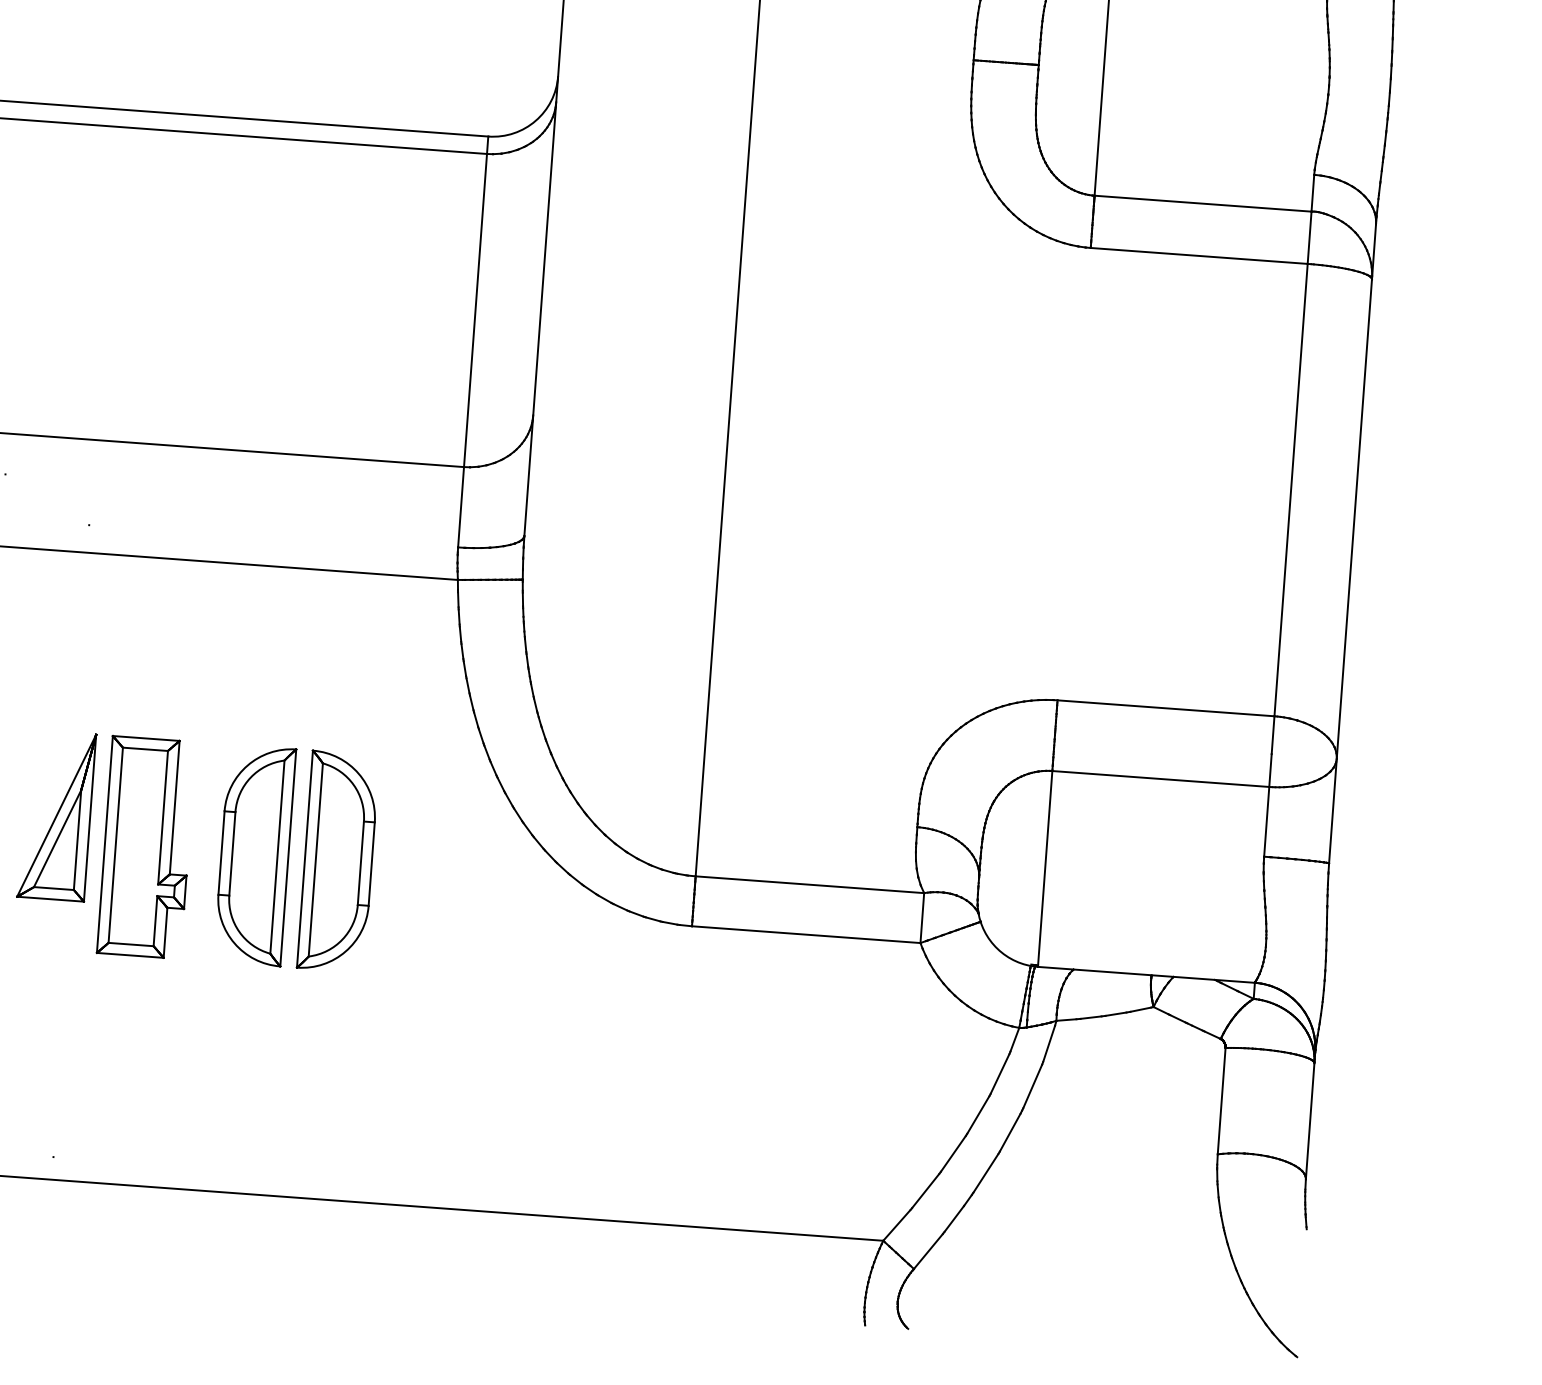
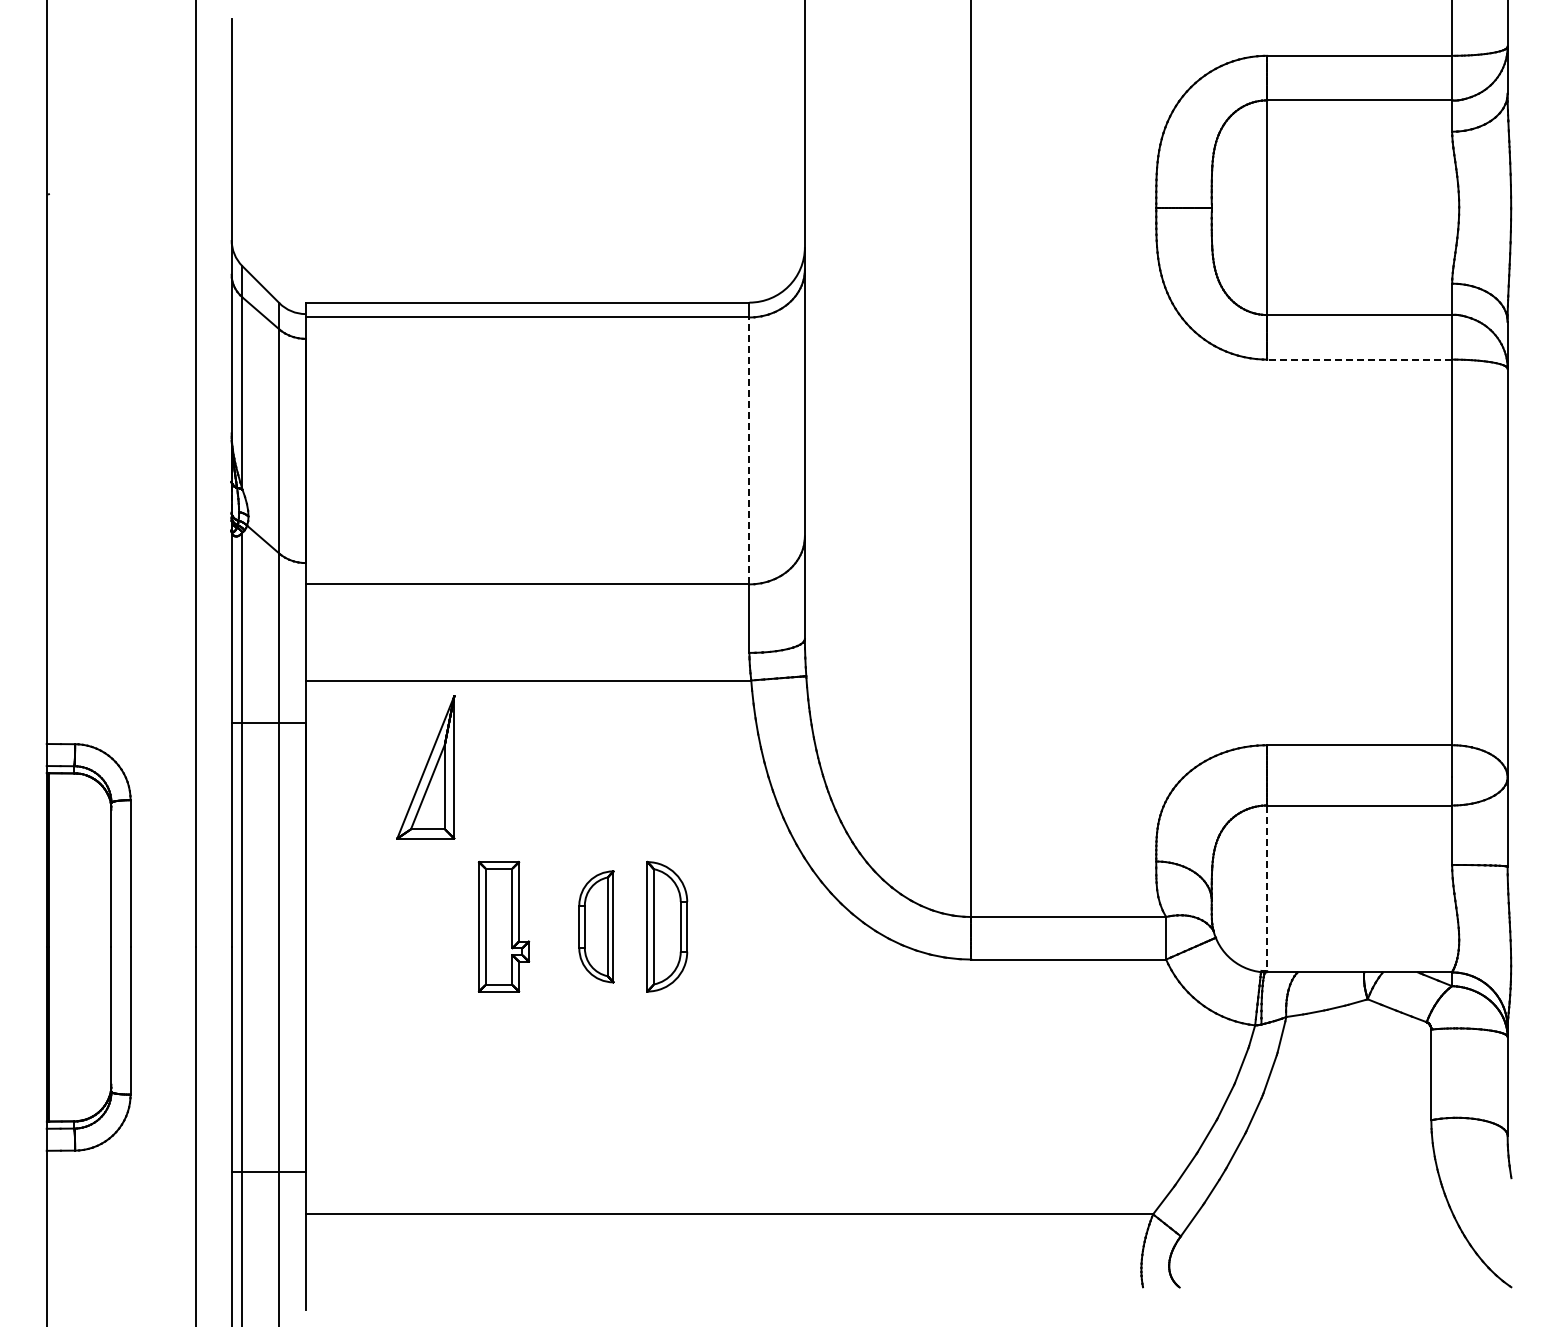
line: (1199, 255) -> (1359, 359), solid -> dashed
line: (475, 310) -> (749, 450), solid -> dashed
part: (56, 815) -> (425, 767), moved
part: (146, 847) -> (503, 926), size x0.7
part: (255, 855) -> (596, 926), size x0.6
part: (337, 861) -> (666, 926), size x0.7
line: (1045, 869) -> (1267, 889), solid -> dashed

